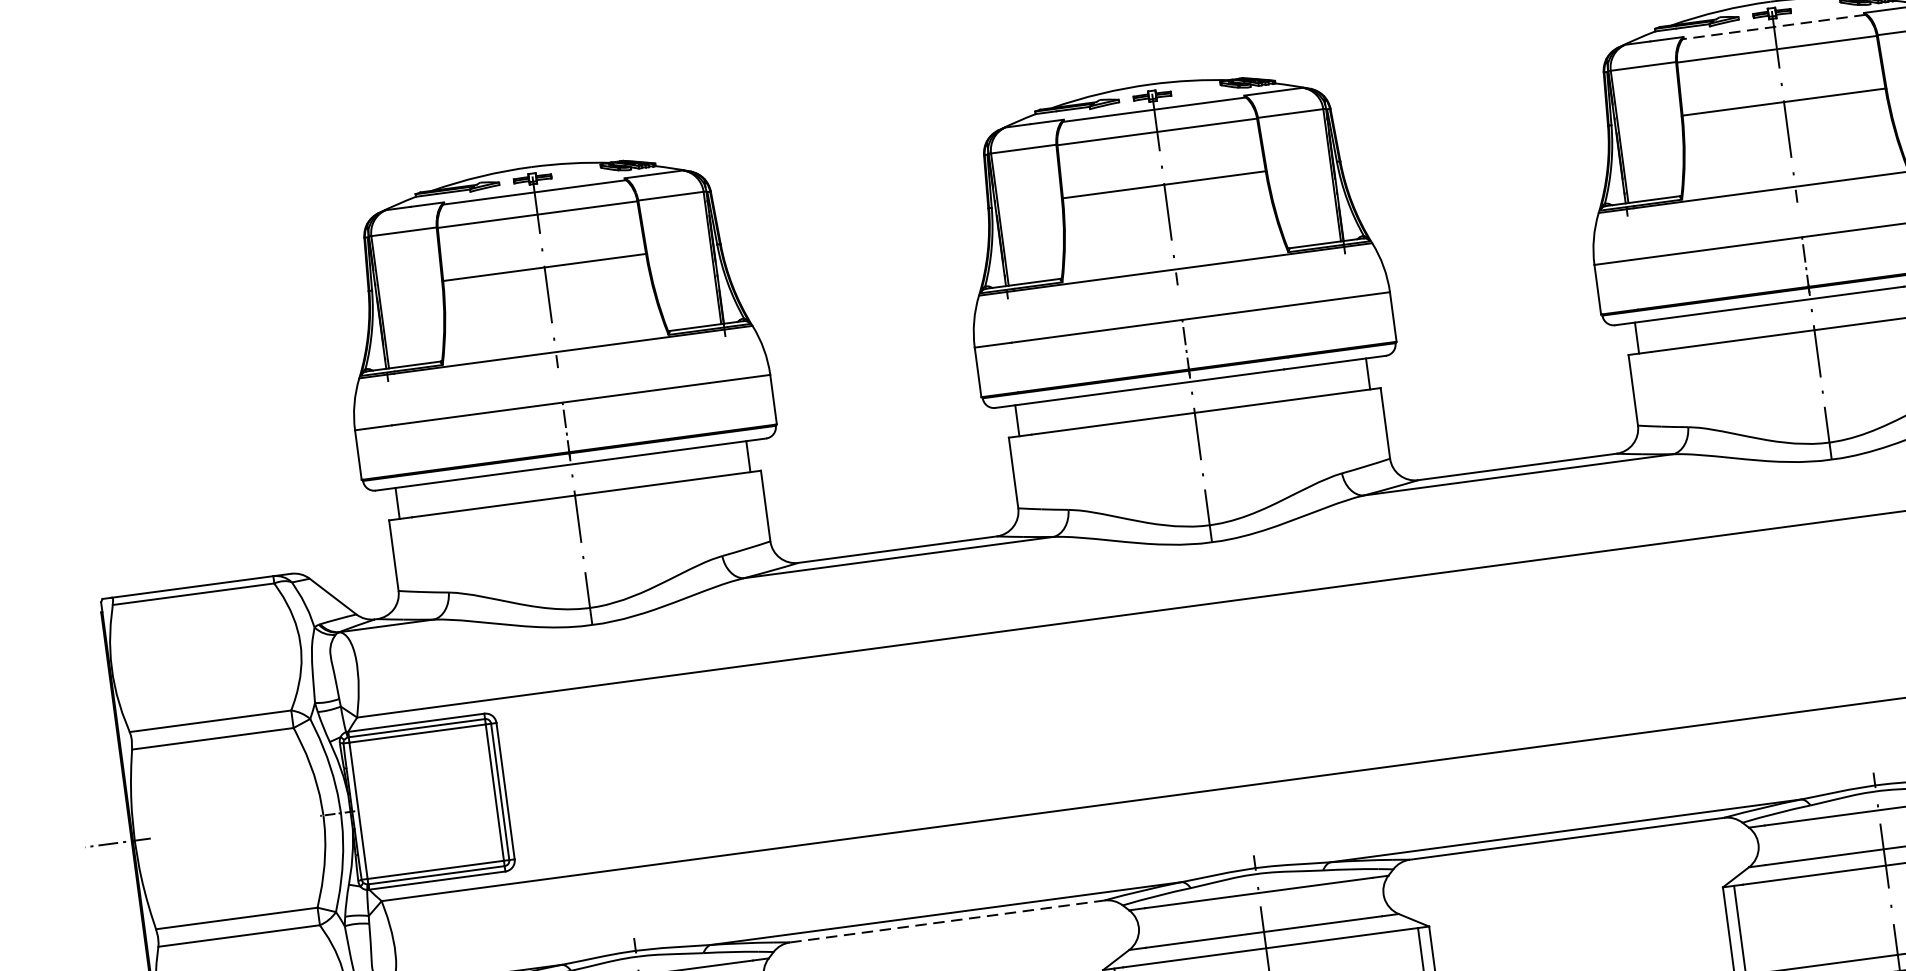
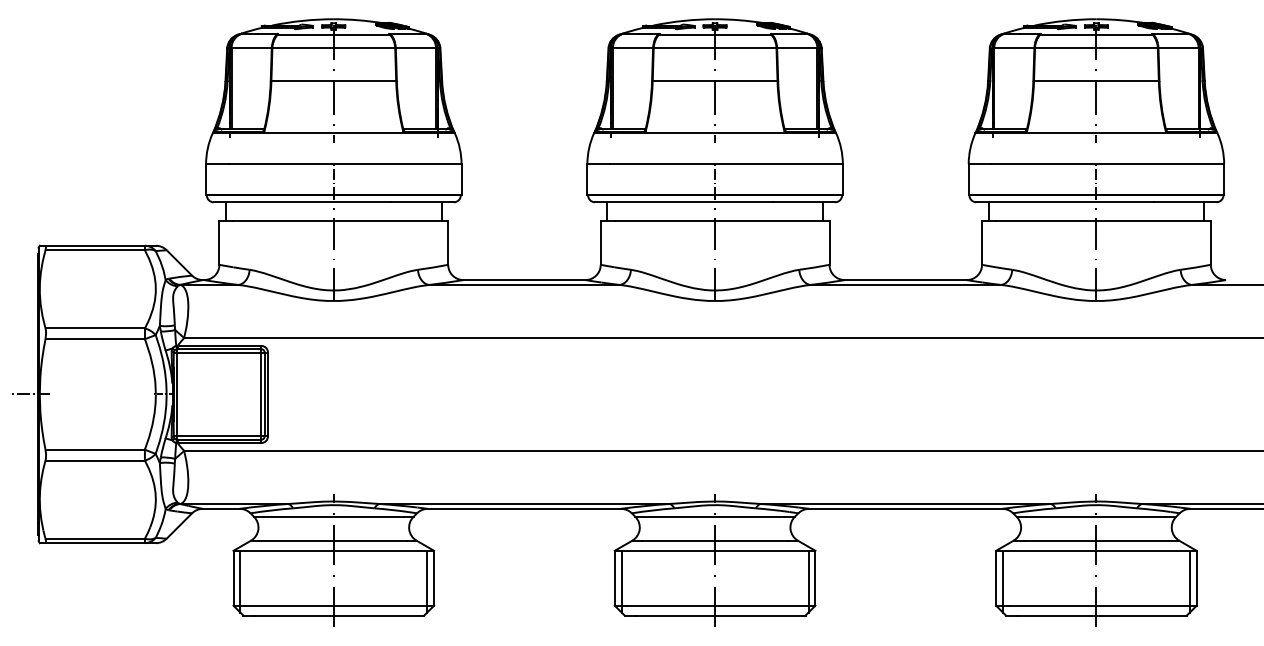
line: (1772, 26) -> (1095, 34), dashed -> solid
line: (947, 920) -> (524, 508), dashed -> solid

